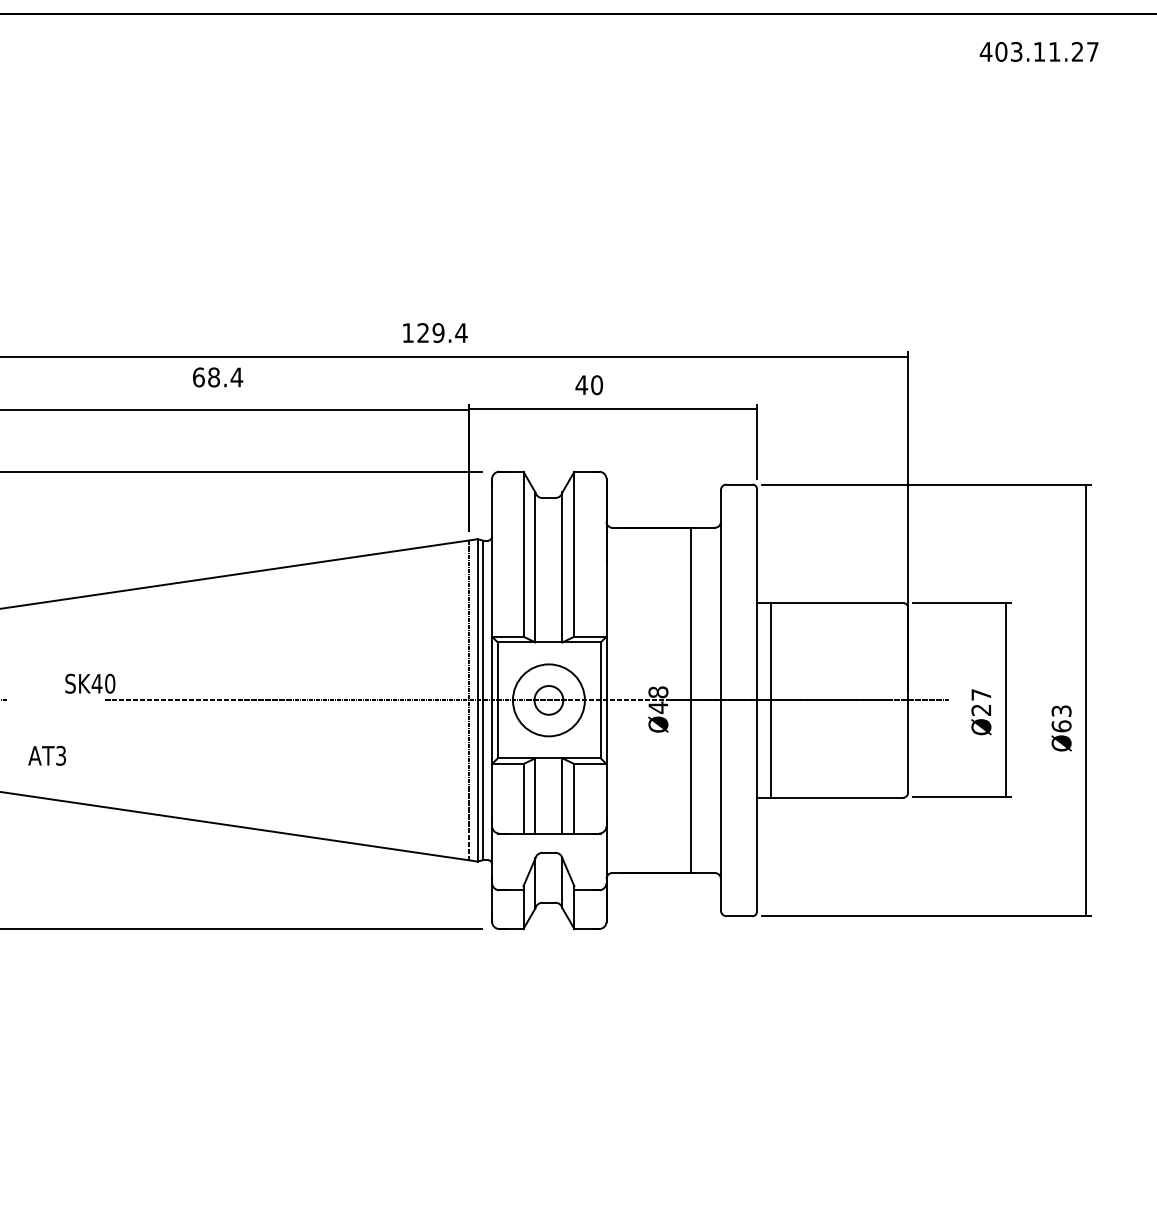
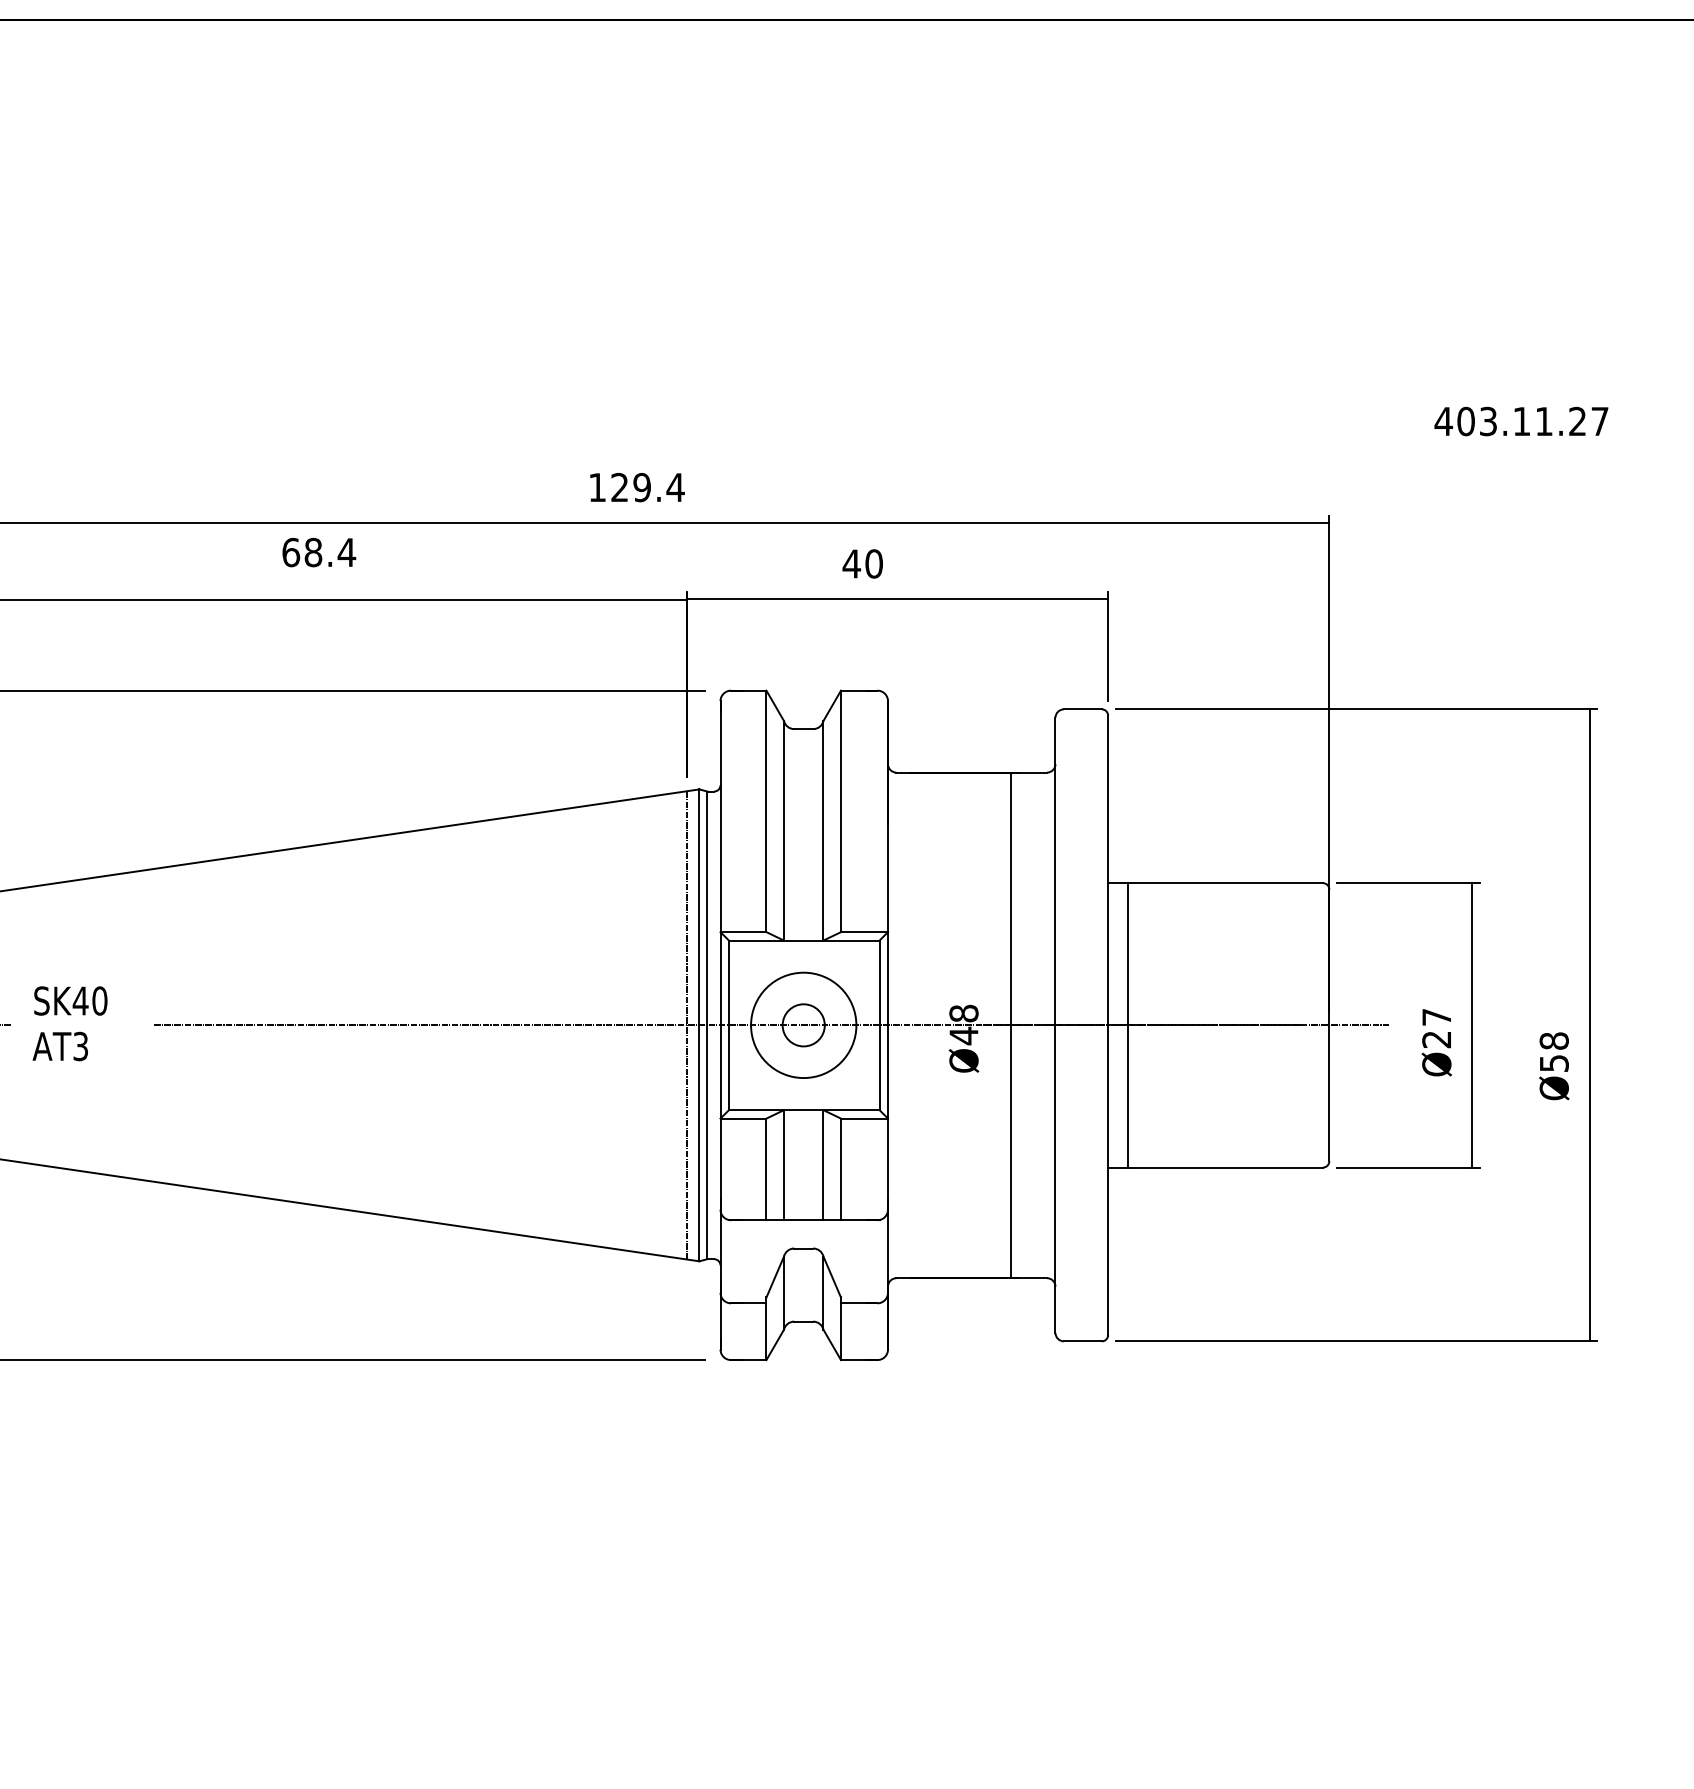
text: (1038, 51) -> (1520, 420), moved
text: (90, 683) -> (71, 1000), moved
text: (1061, 718) -> (1554, 1051), Ø63 -> Ø58
text: (46, 755) -> (59, 1046), moved

